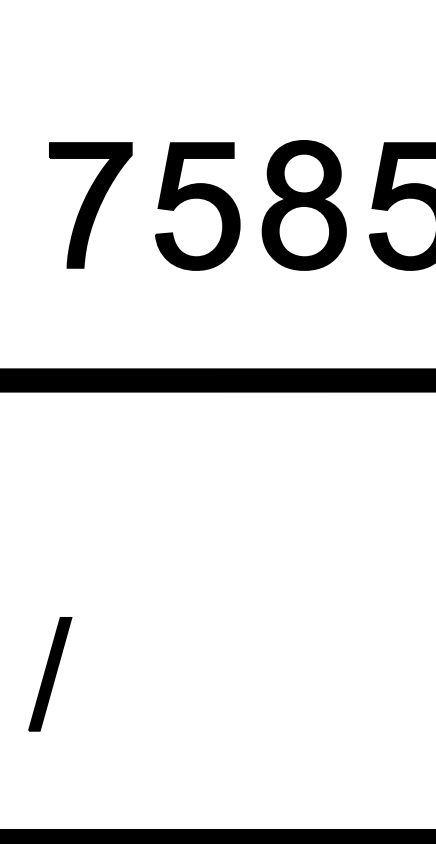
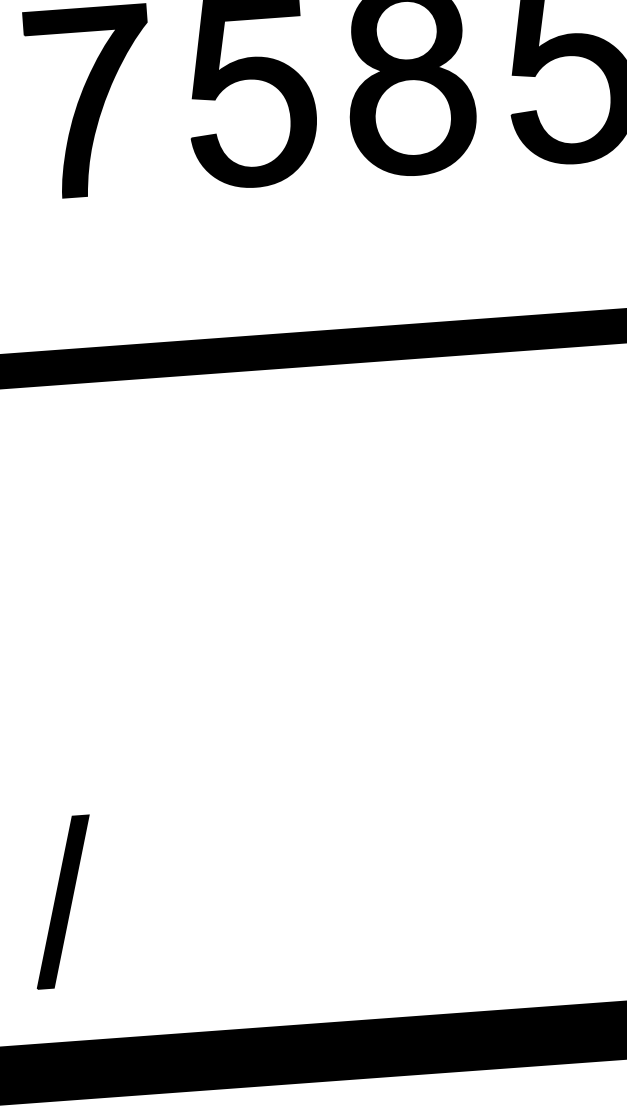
part: (50, 674) -> (63, 902), moved

